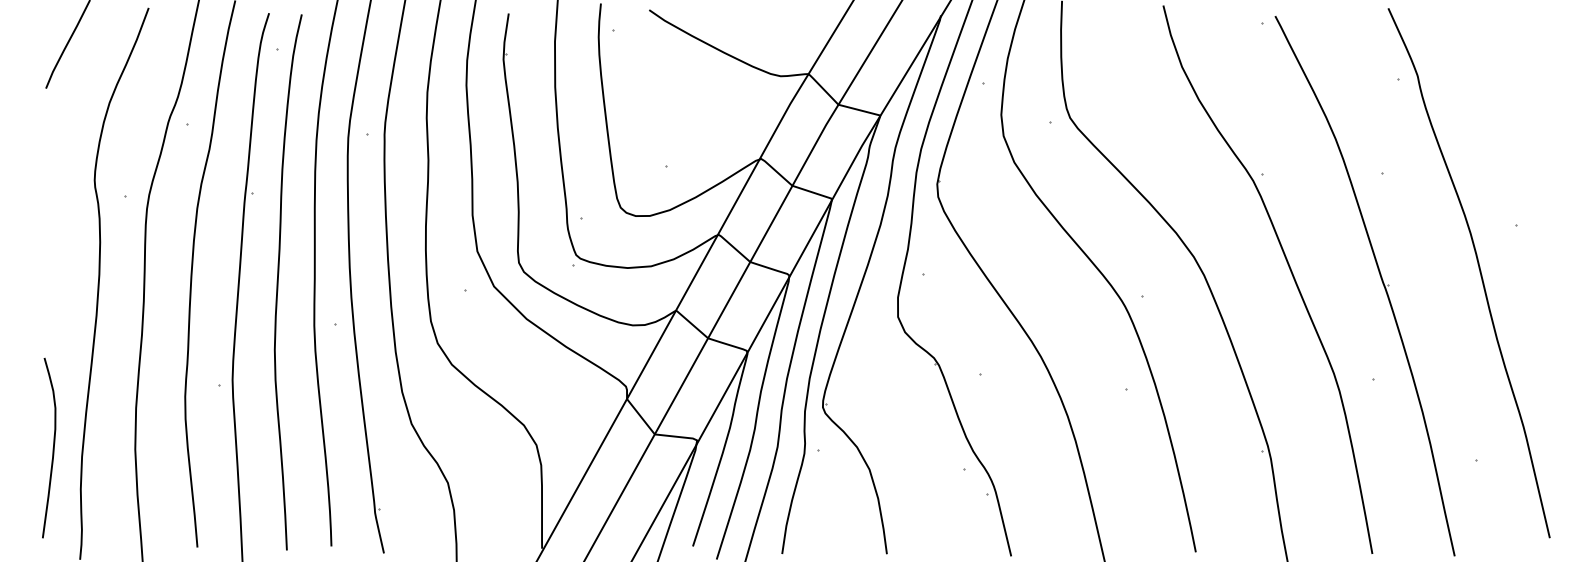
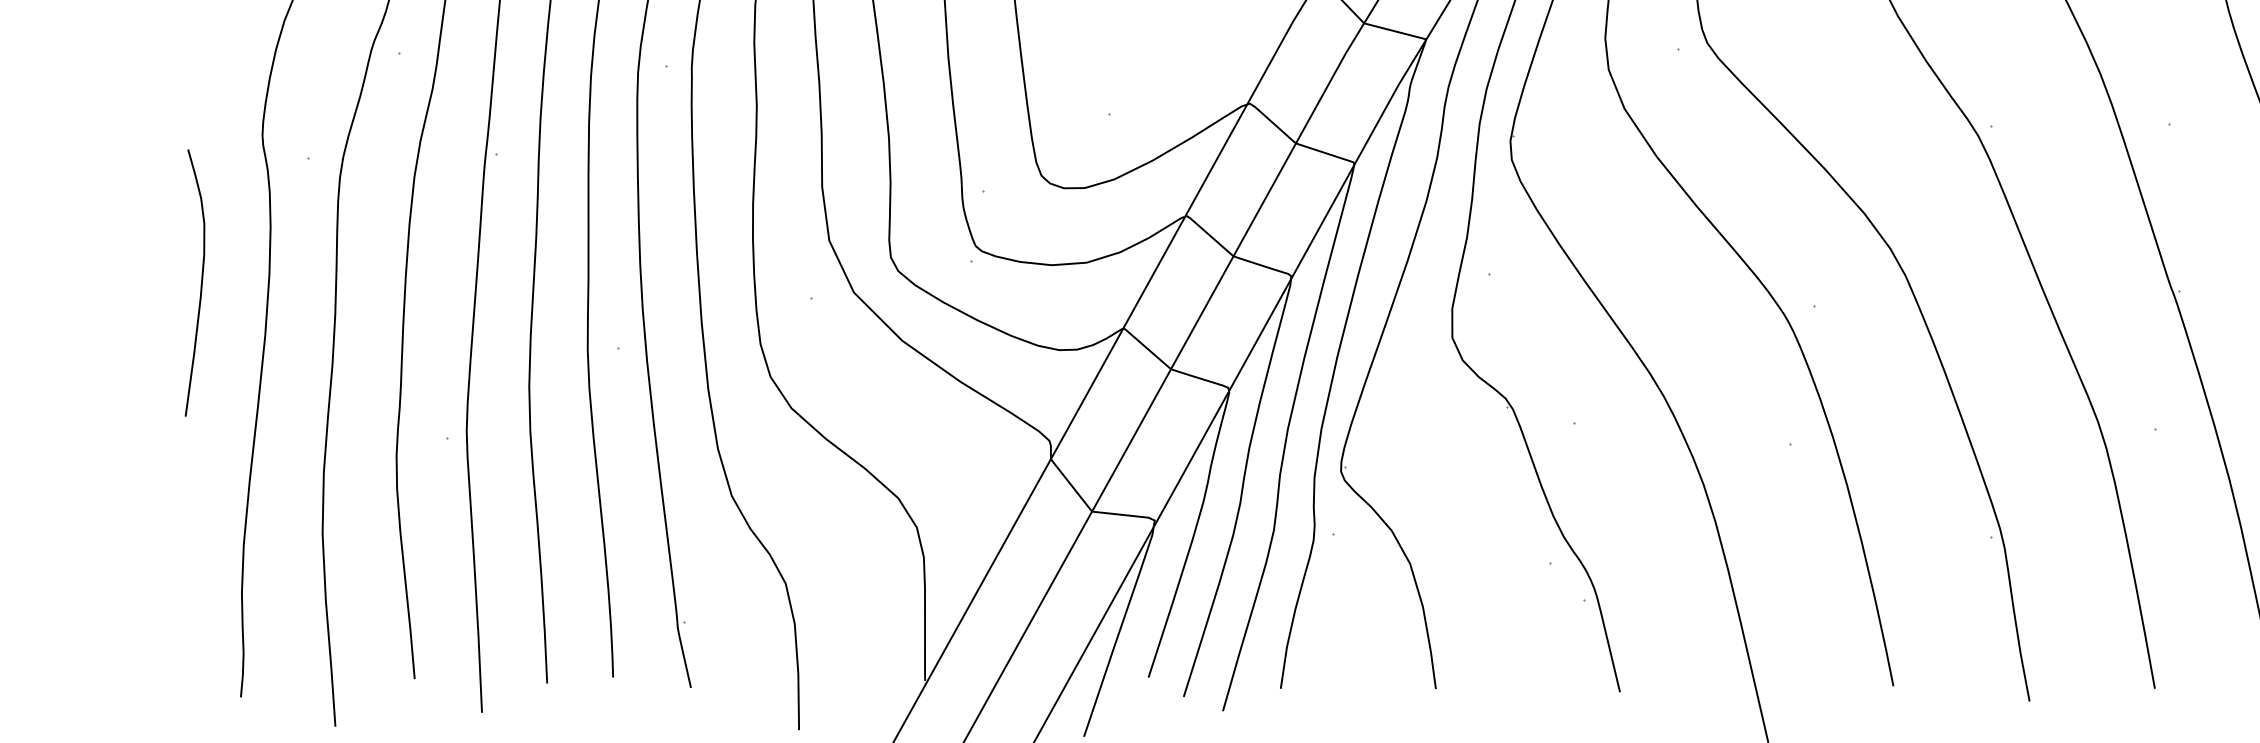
curve: (52, 448) -> (199, 283), moved

